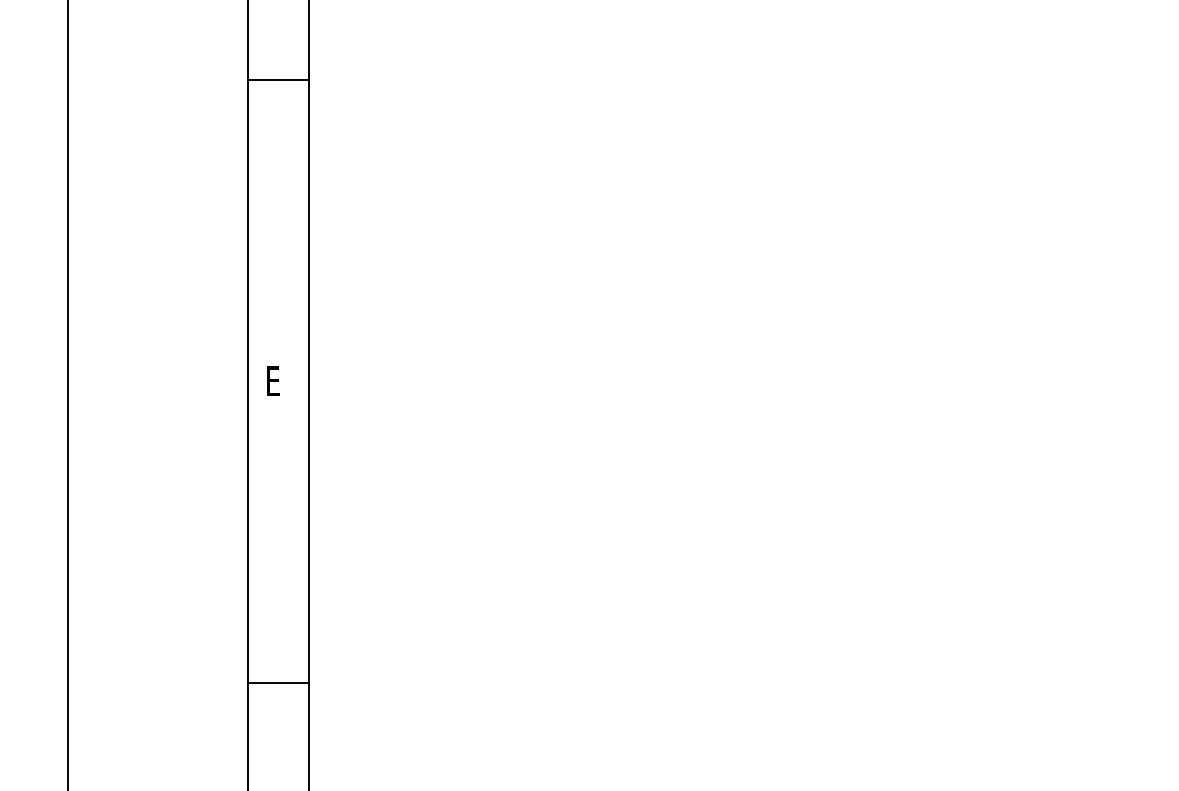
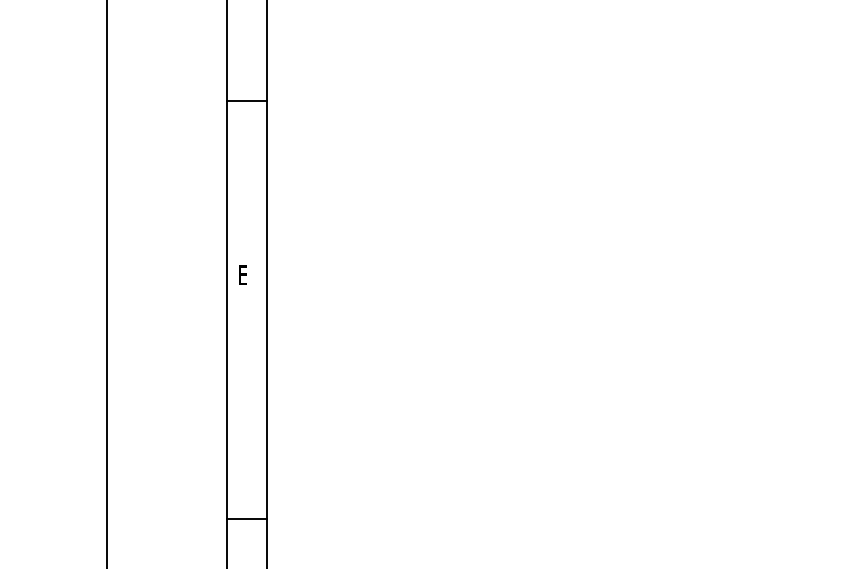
line: (278, 79) -> (246, 100), moved
line: (278, 682) -> (246, 518), moved

